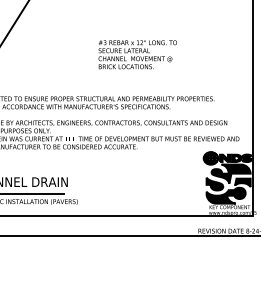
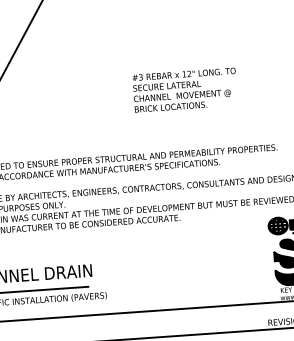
text: (137, 54) -> (184, 89), moved

